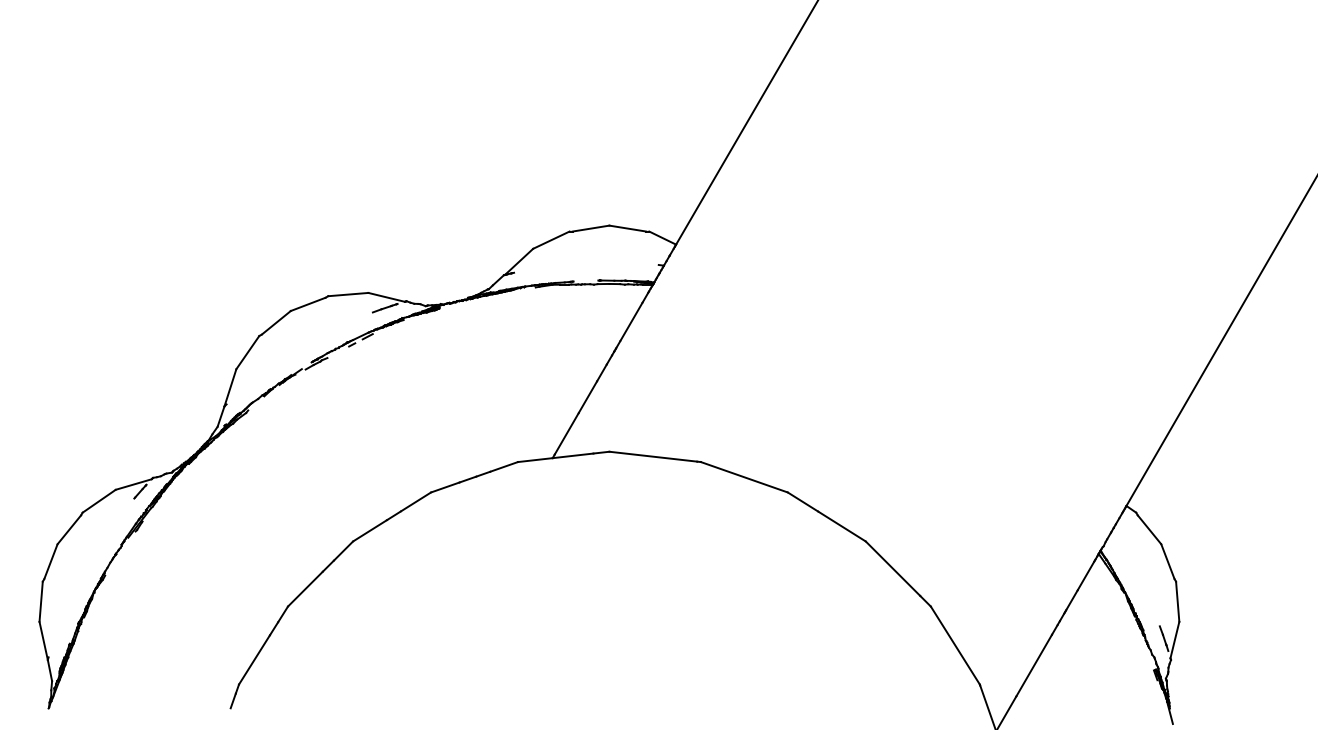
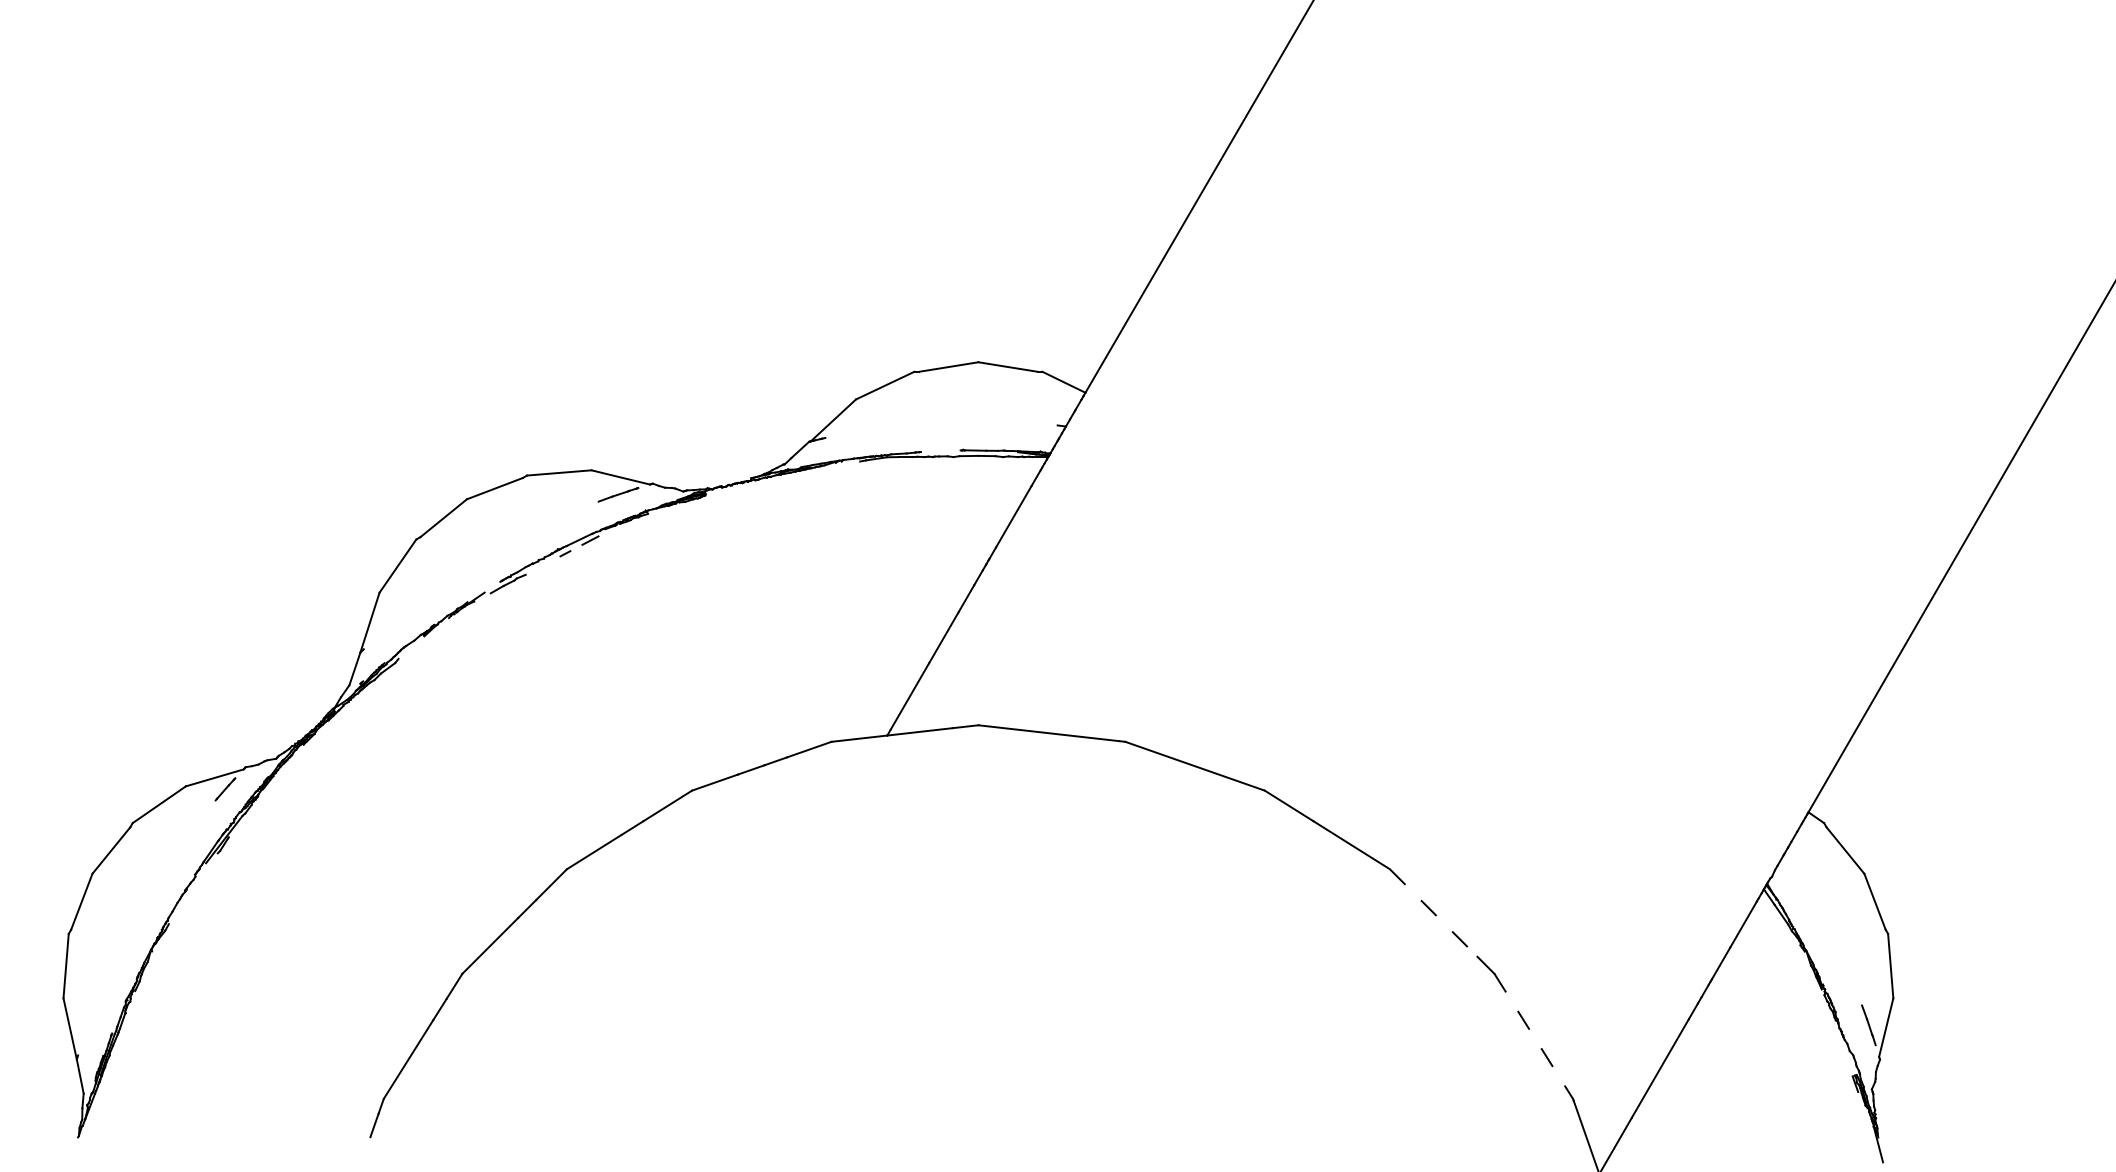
line: (893, 568) -> (1434, 912), solid -> dashed
line: (955, 645) -> (1534, 1036), solid -> dashed

